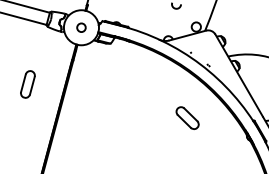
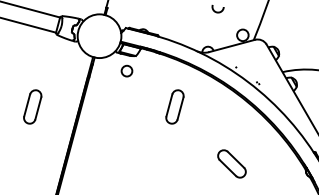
circle: (81, 27) -> (127, 70), moved
part: (141, 84) -> (174, 107), added
part: (187, 117) -> (231, 163), moved

